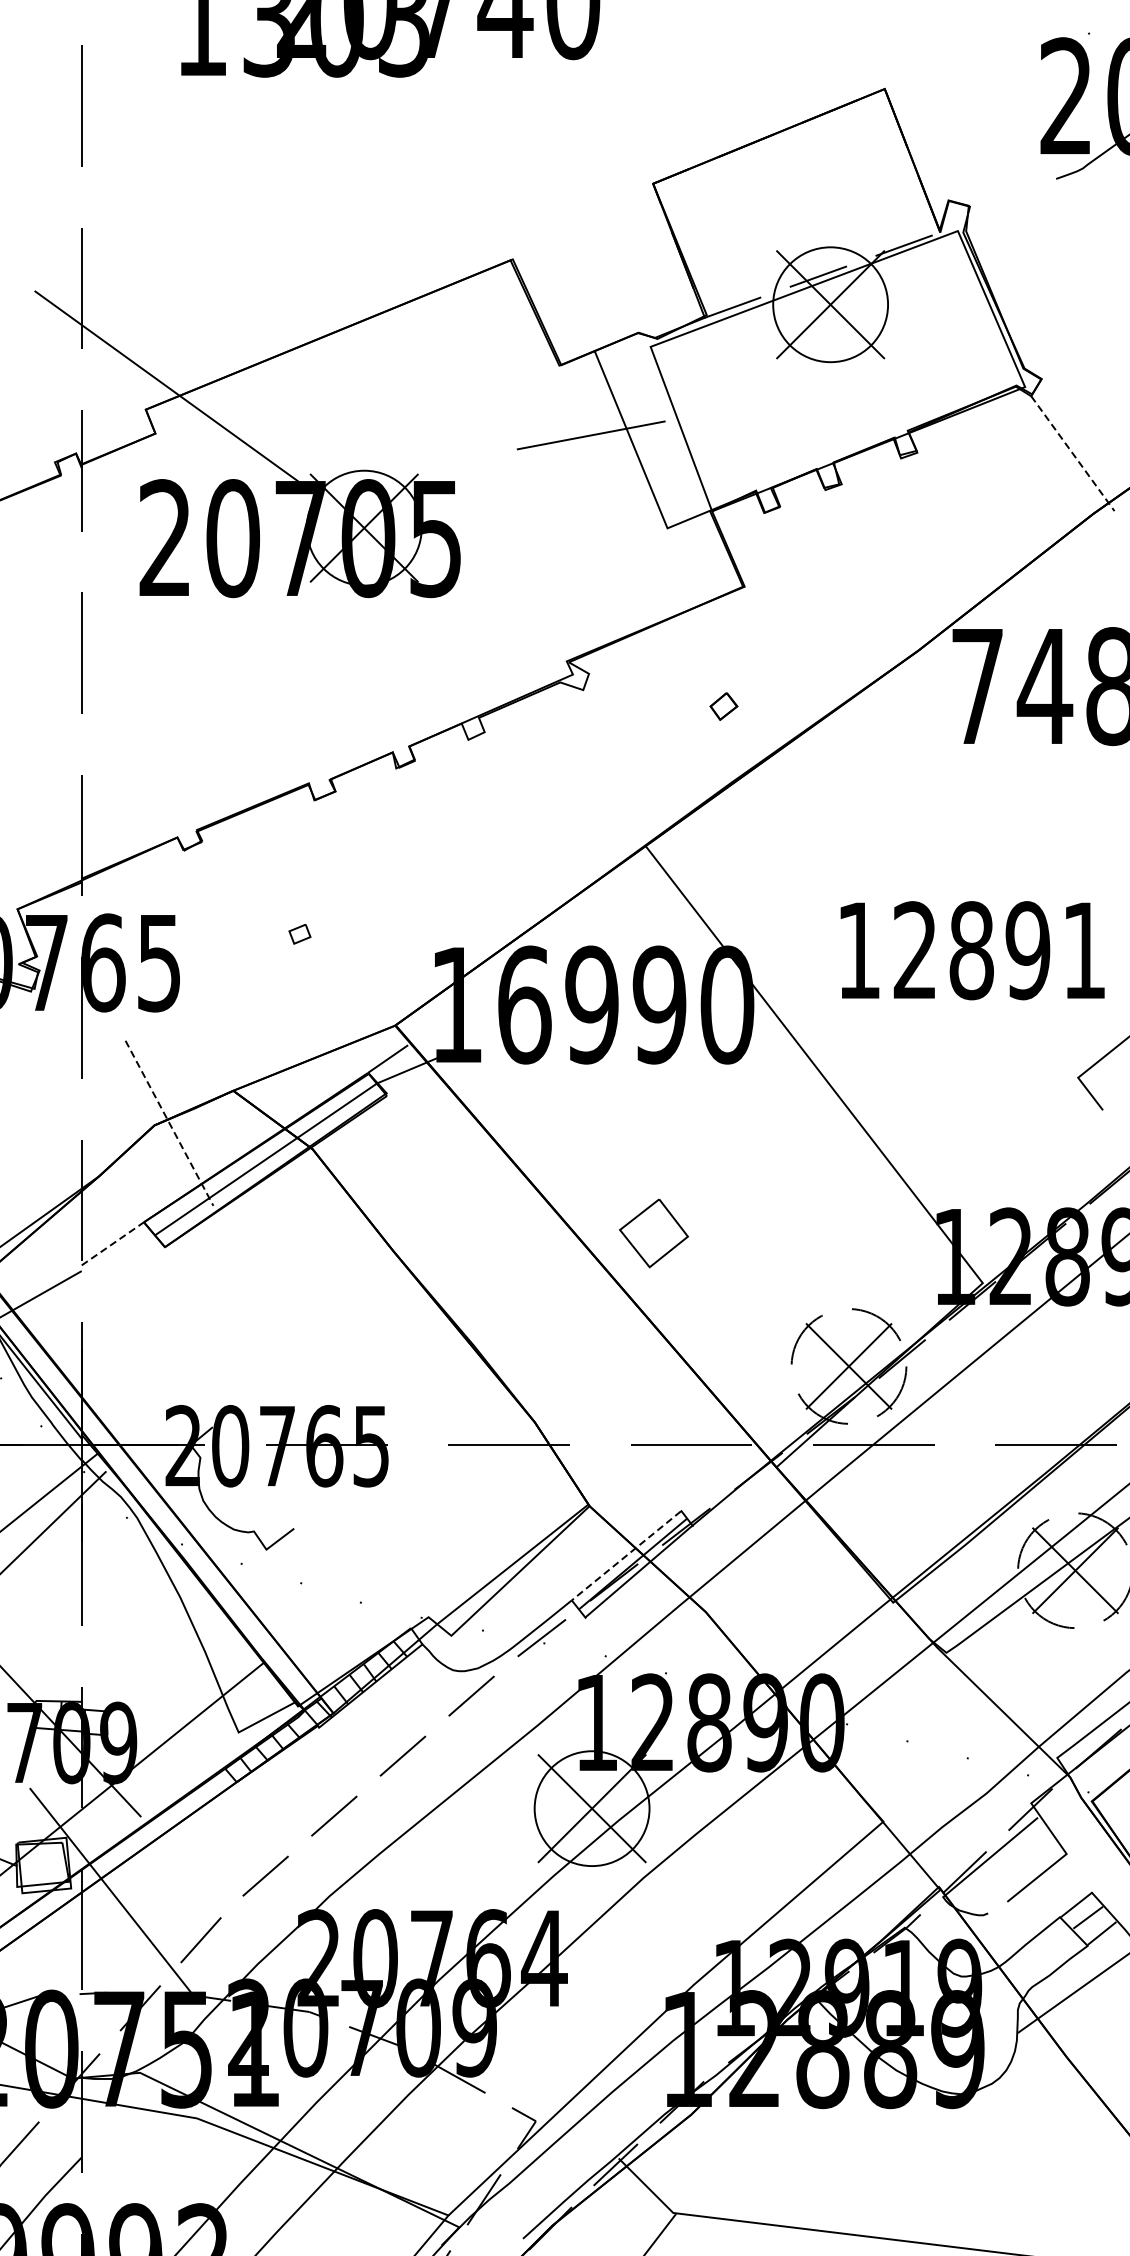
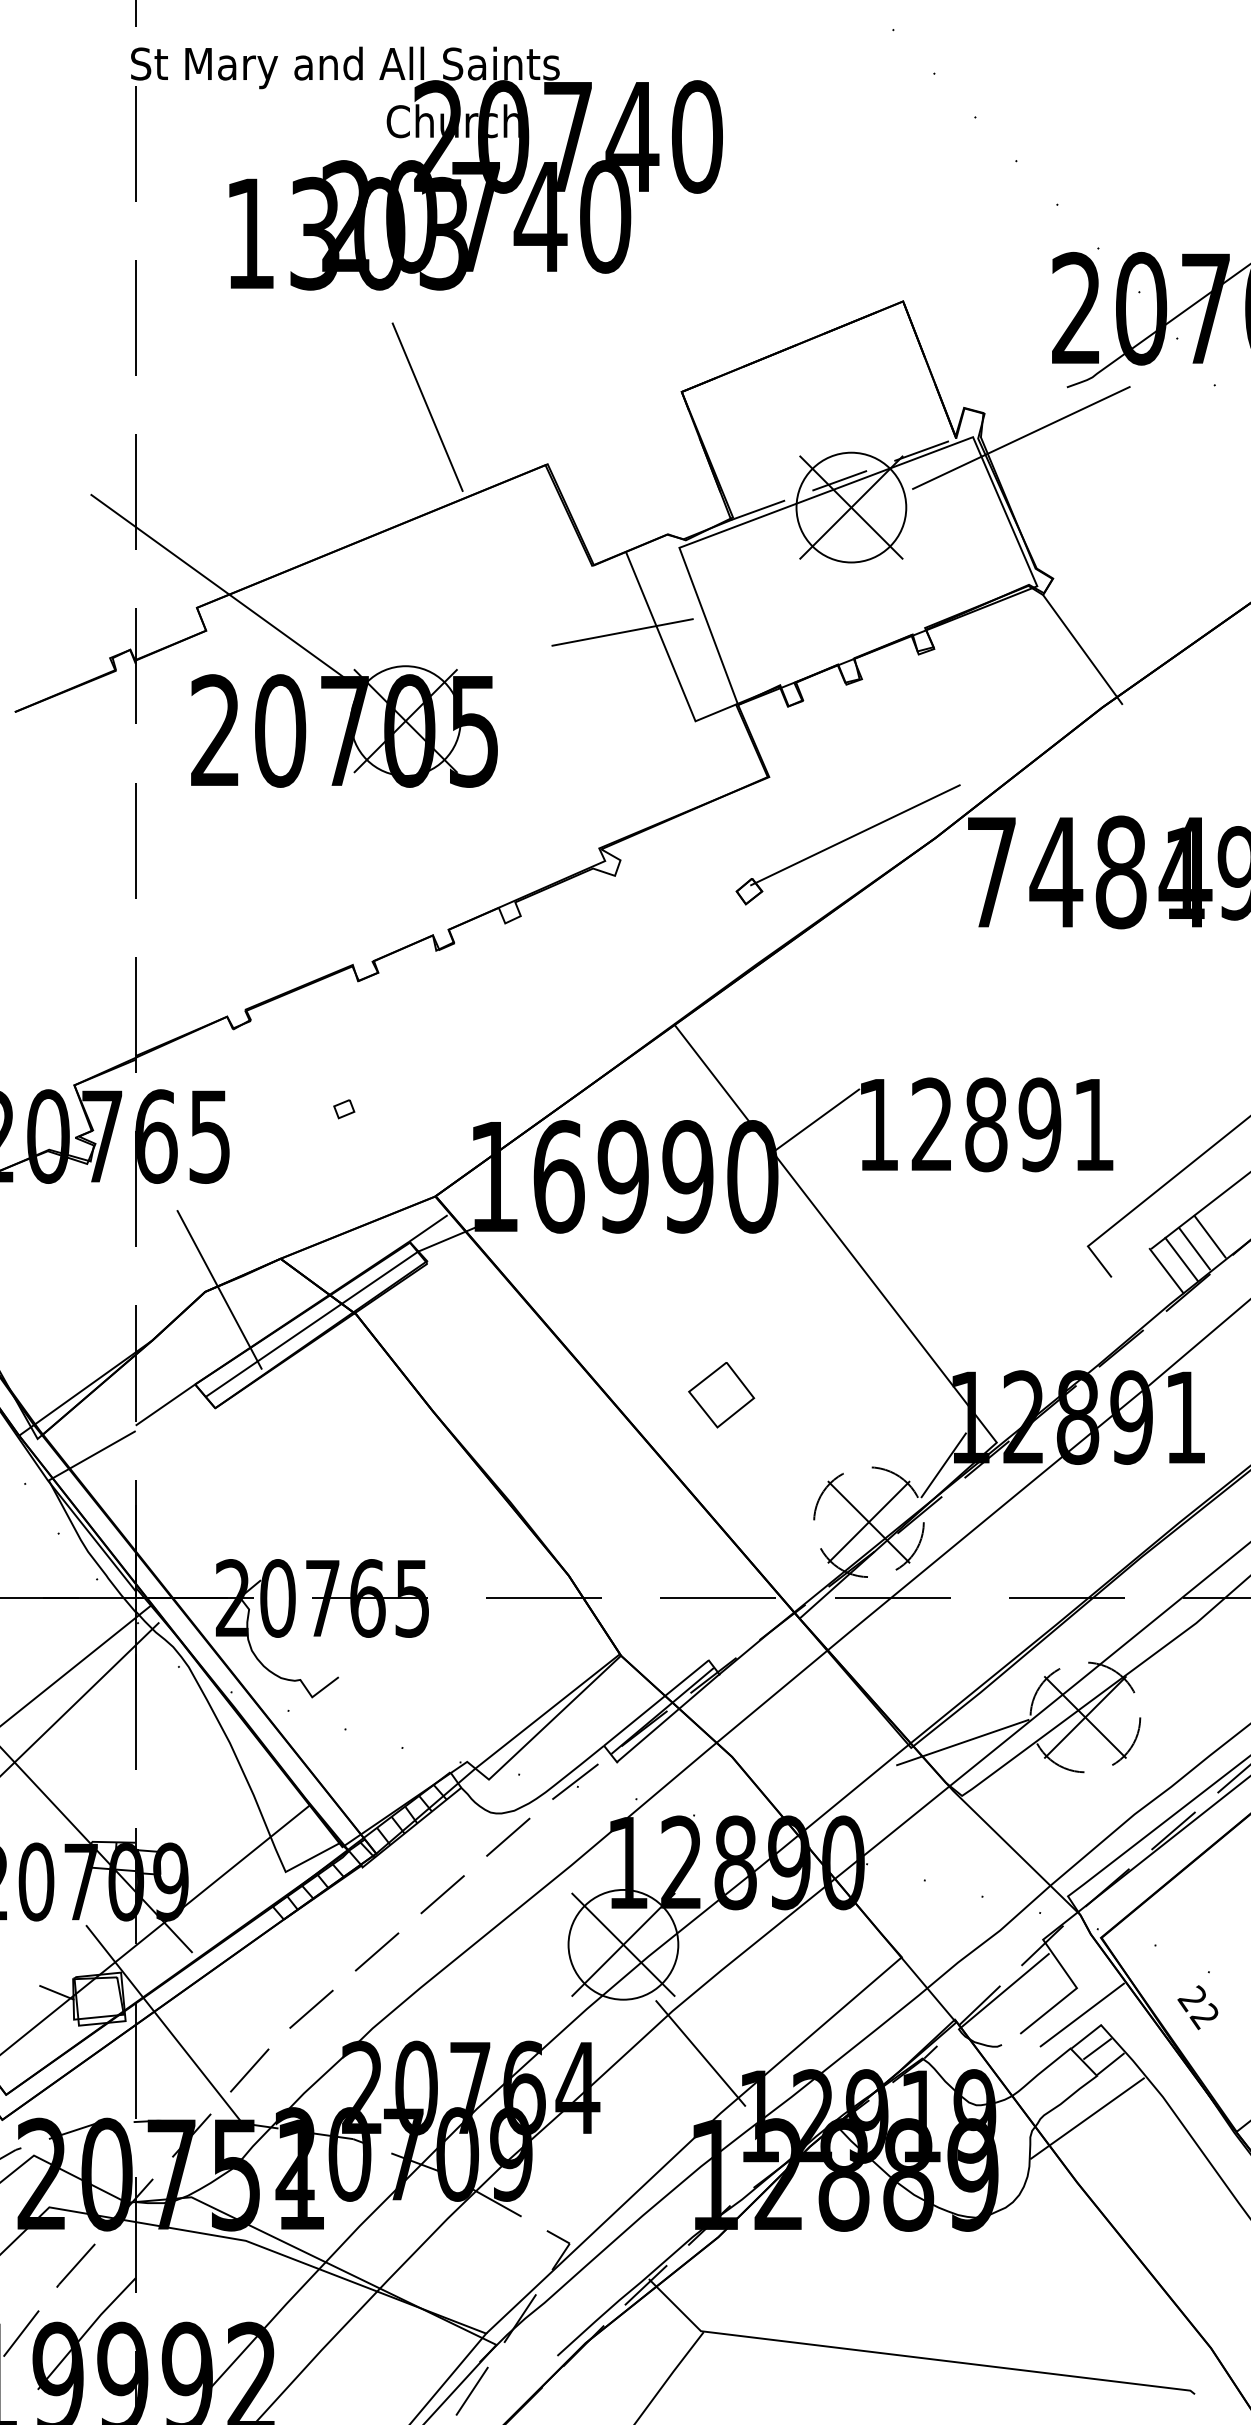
line: (387, 198) -> (427, 406), added
line: (1008, 231) -> (1021, 437), added
line: (1072, 453) -> (1082, 649), dashed -> solid
line: (834, 647) -> (855, 835), added
line: (795, 945) -> (817, 1119), added
line: (169, 1123) -> (219, 1290), dashed -> solid
part: (653, 1233) -> (721, 1395), moved
line: (112, 1243) -> (165, 1404), dashed -> solid
line: (927, 1307) -> (943, 1465), added
line: (625, 1556) -> (655, 1703), dashed -> solid
line: (946, 1596) -> (962, 1742), added
line: (1071, 1881) -> (1081, 2014), added
line: (672, 1922) -> (700, 2053), added

